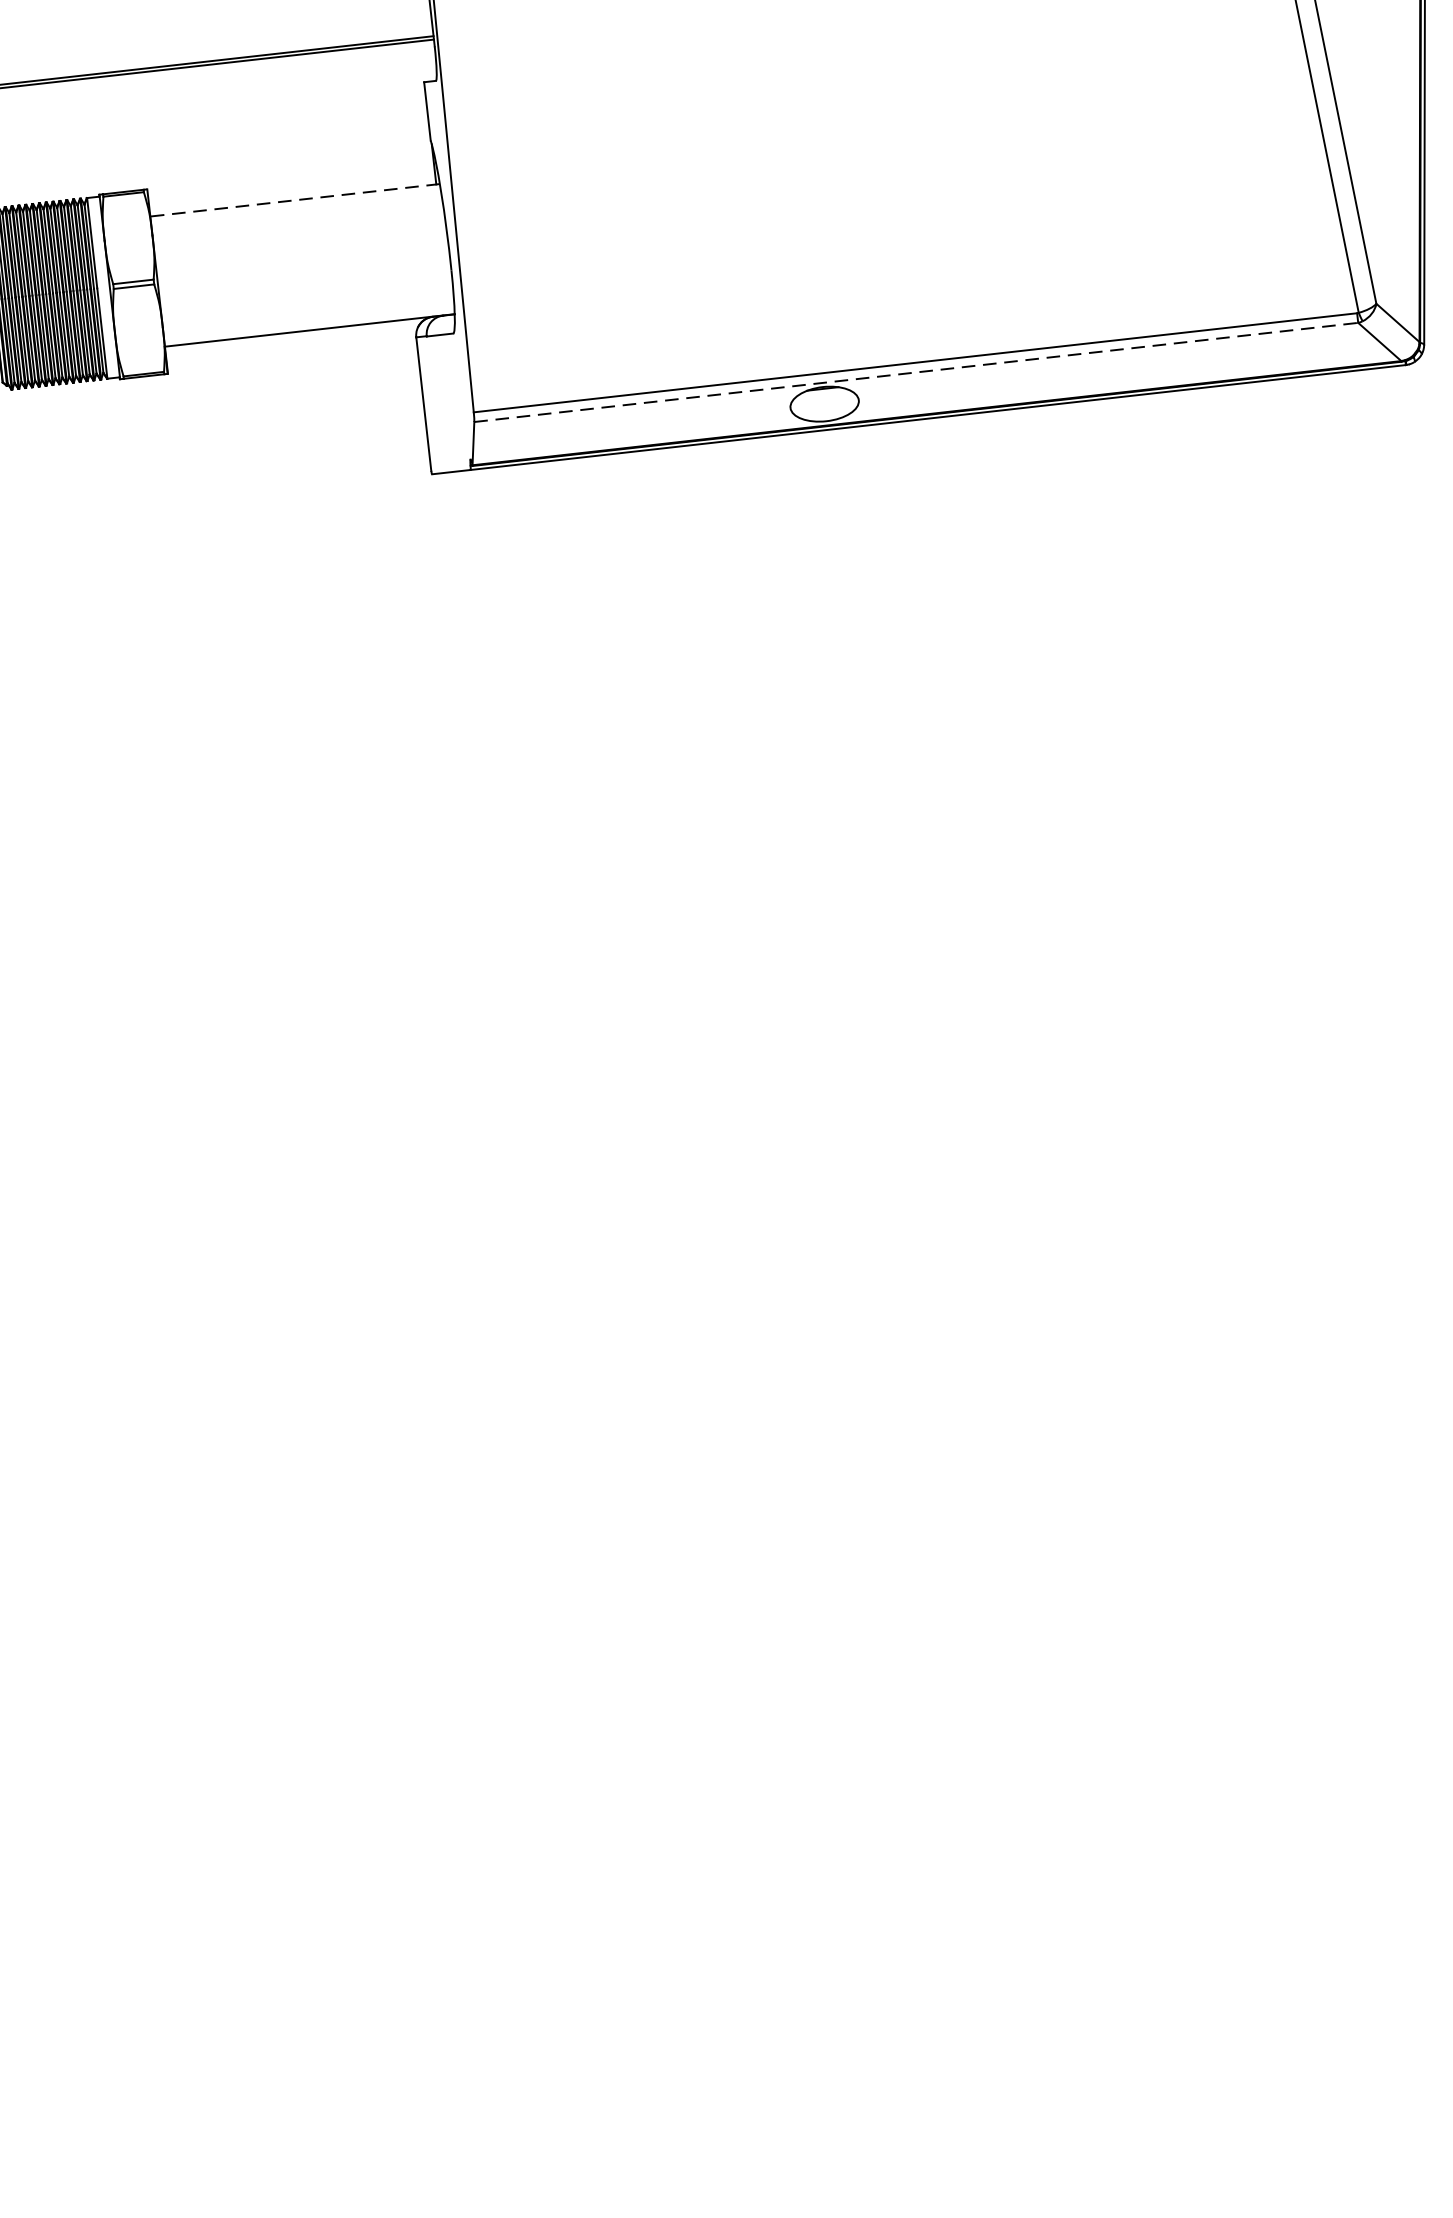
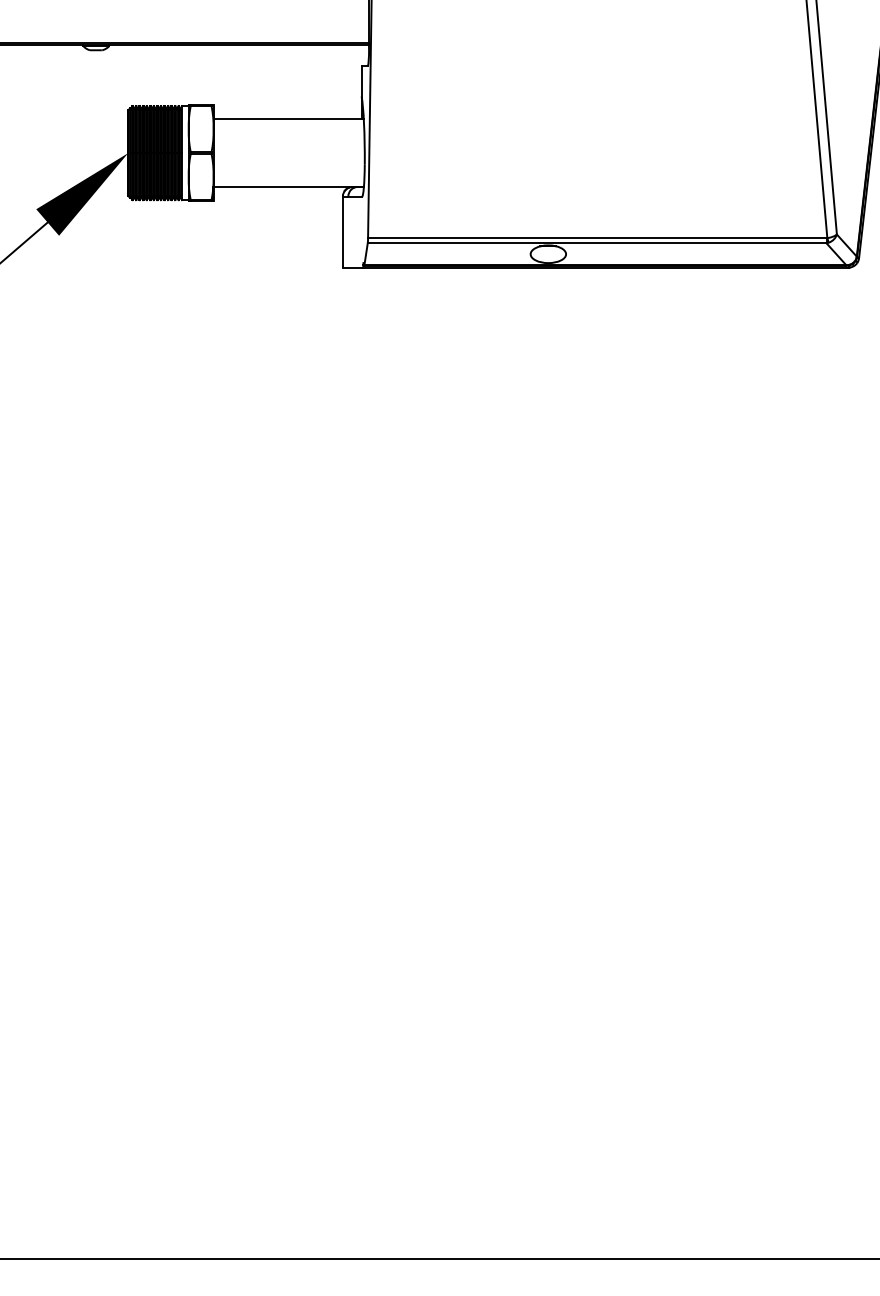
line: (294, 200) -> (288, 119), dashed -> solid
line: (917, 372) -> (597, 243), dashed -> solid

